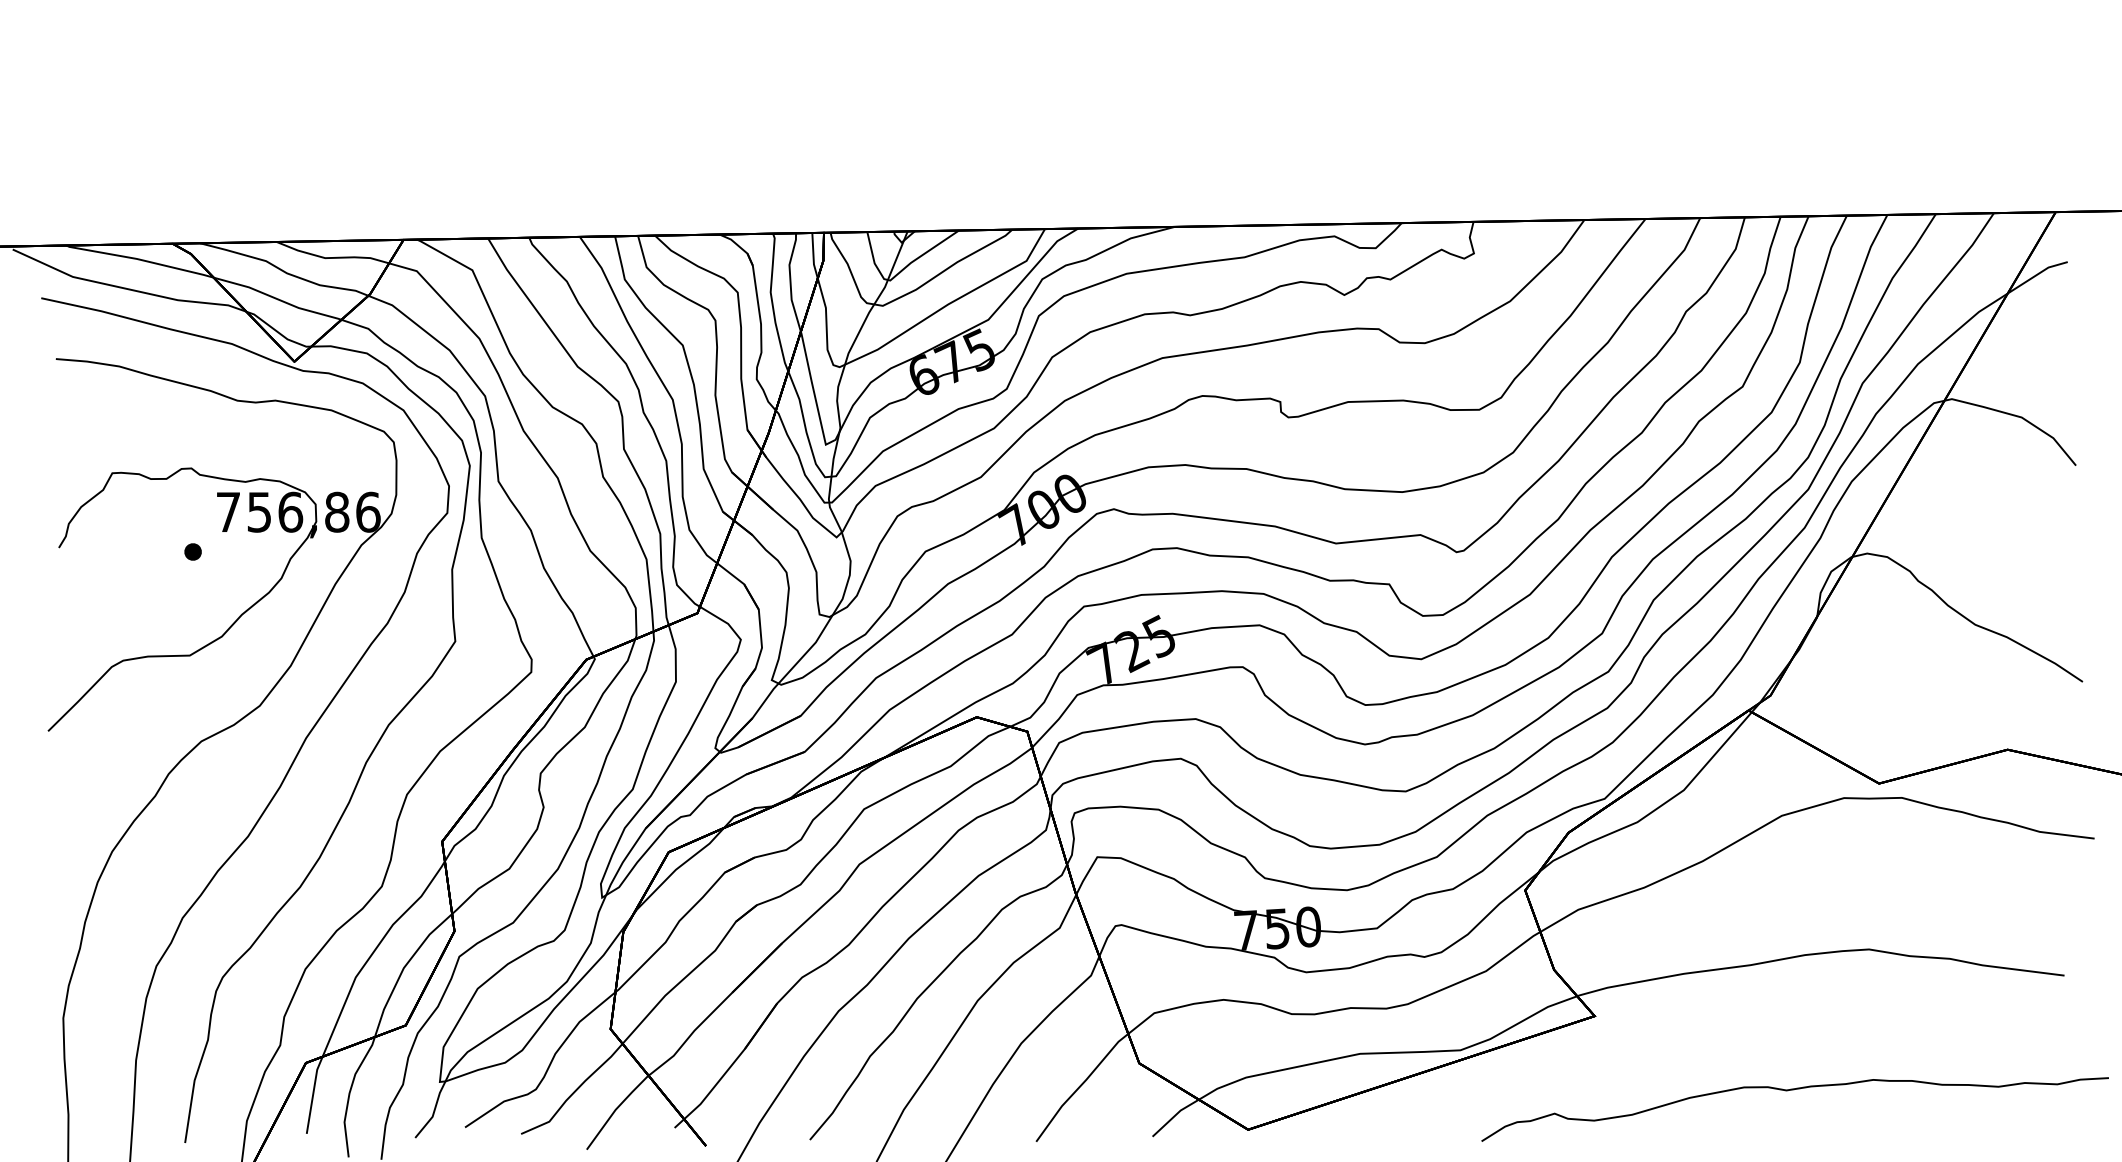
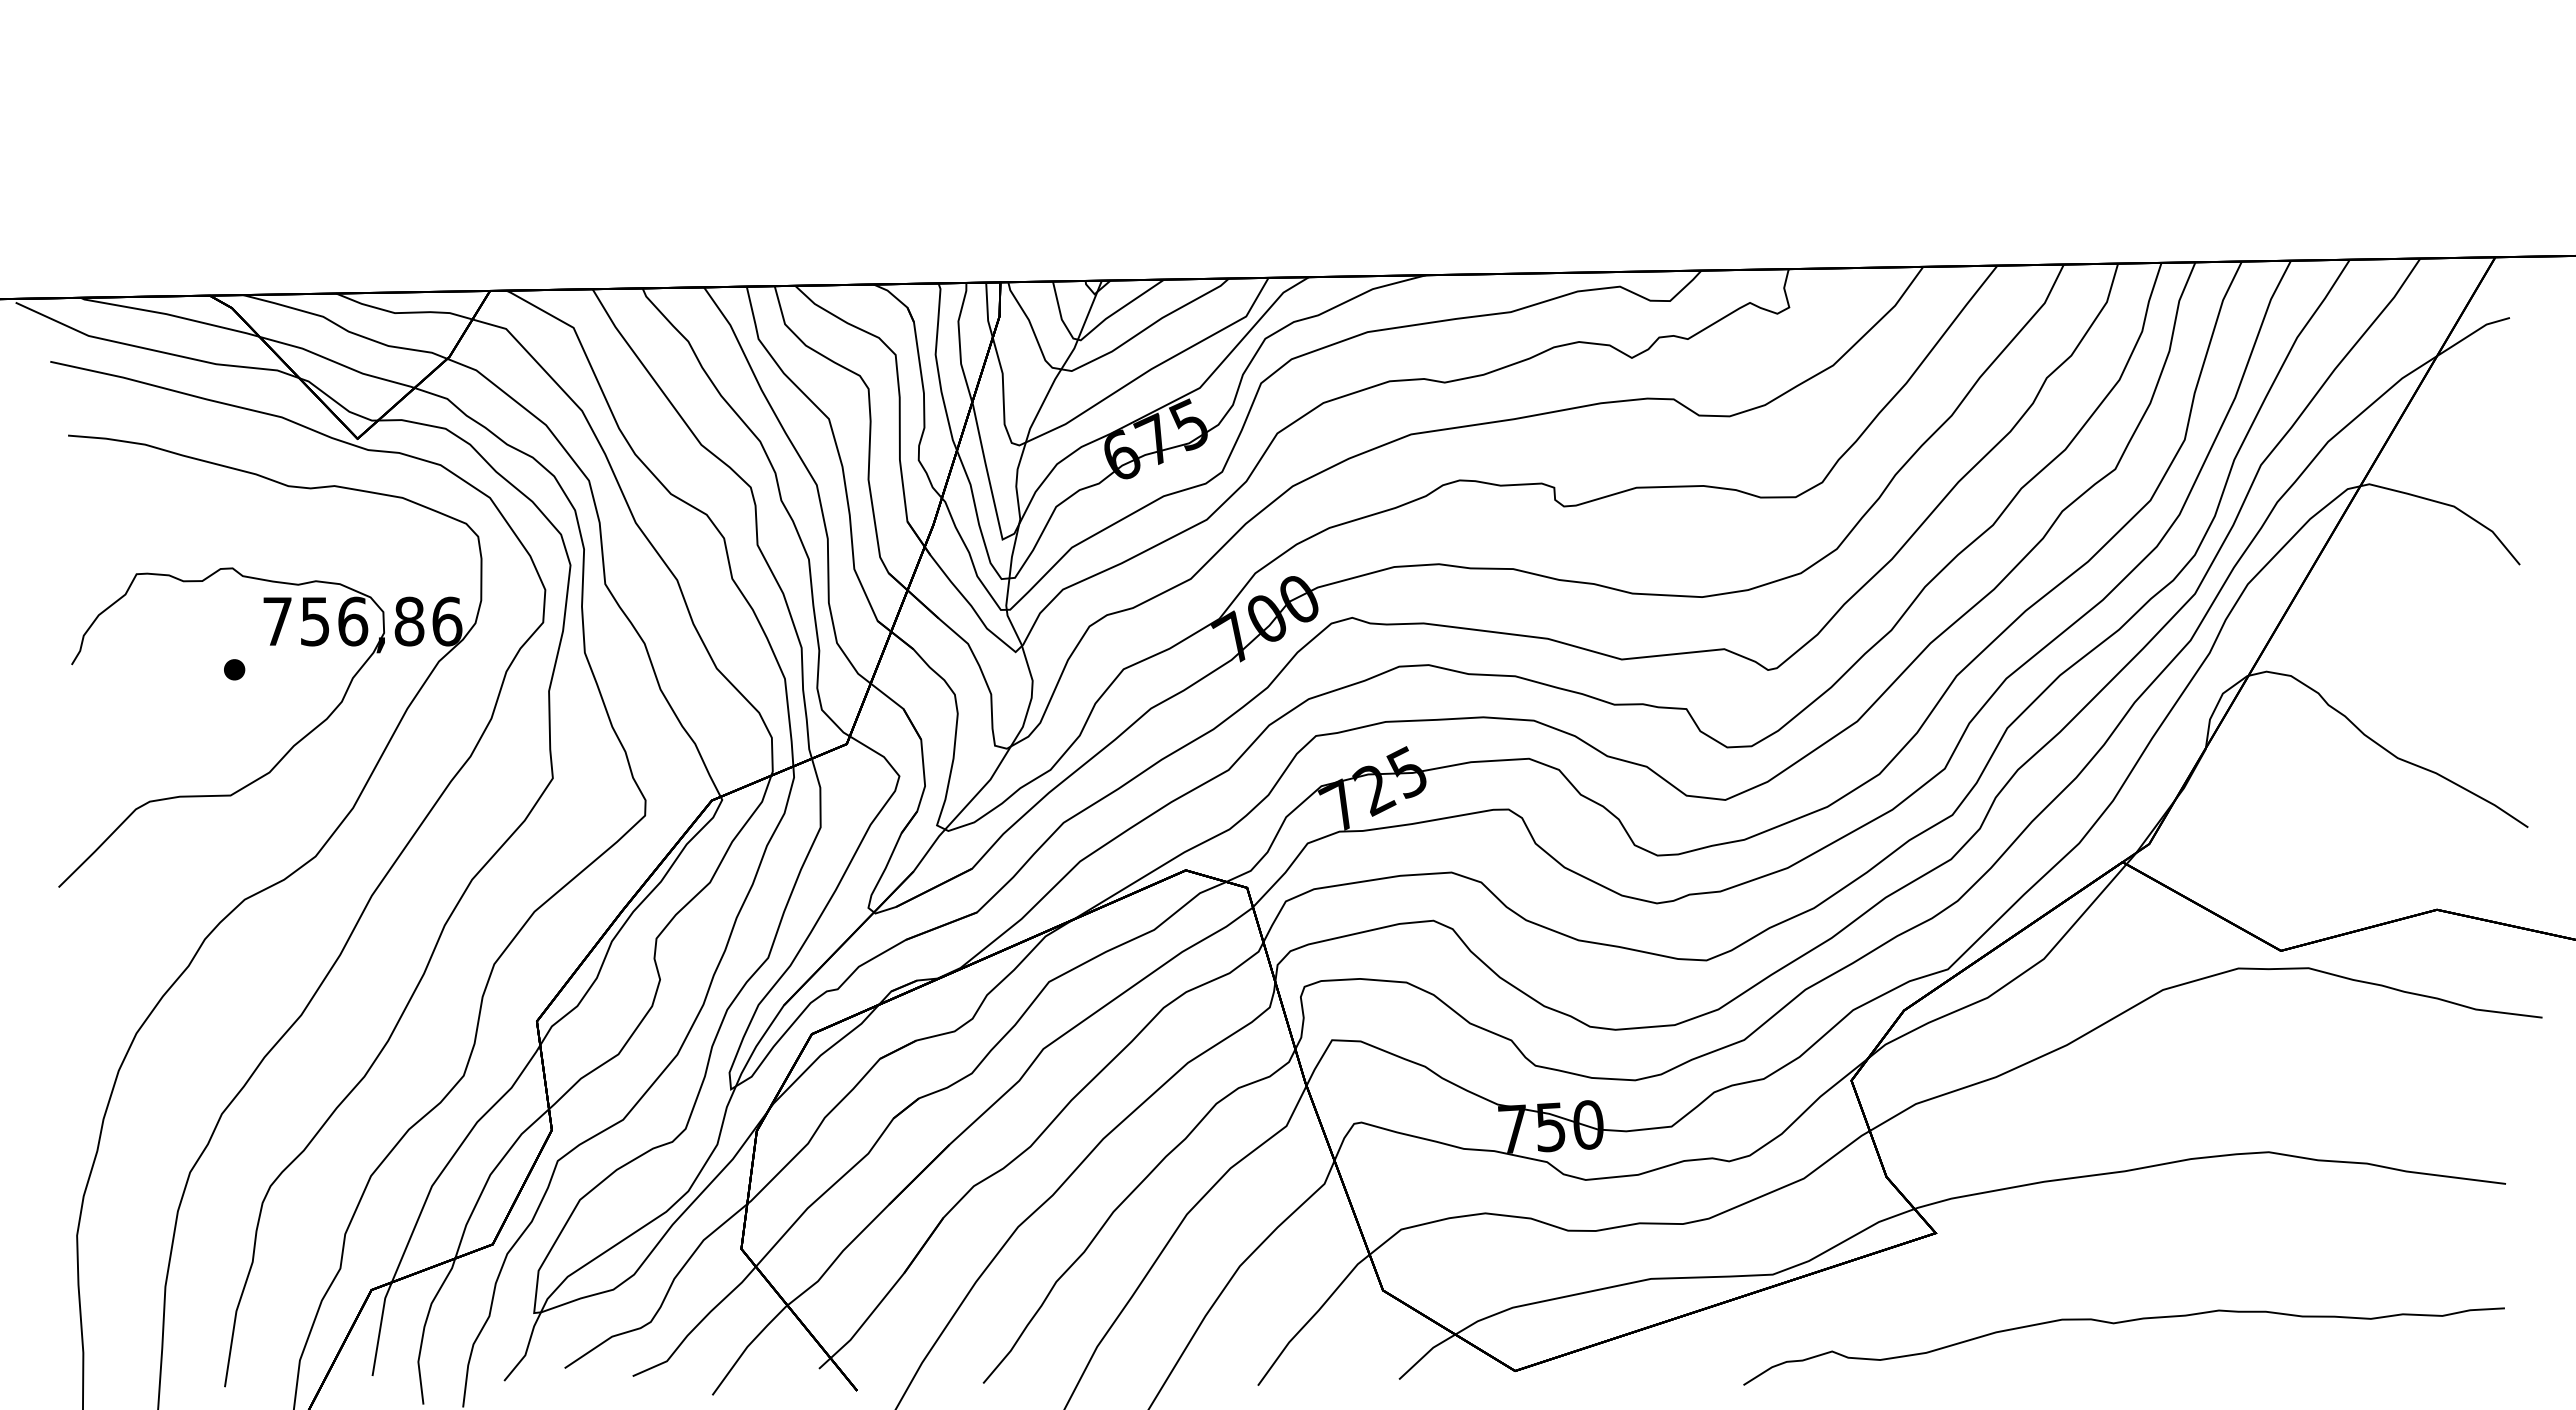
curve: (1792, 1090) -> (2120, 1323), moved

